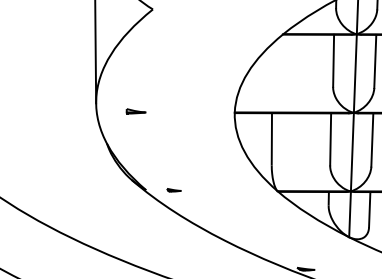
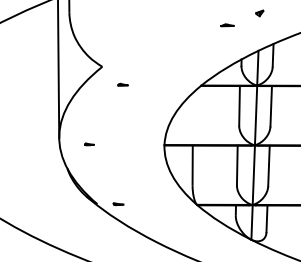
part: (179, 32) -> (122, 84), added
part: (136, 111) -> (89, 144), size x0.62

